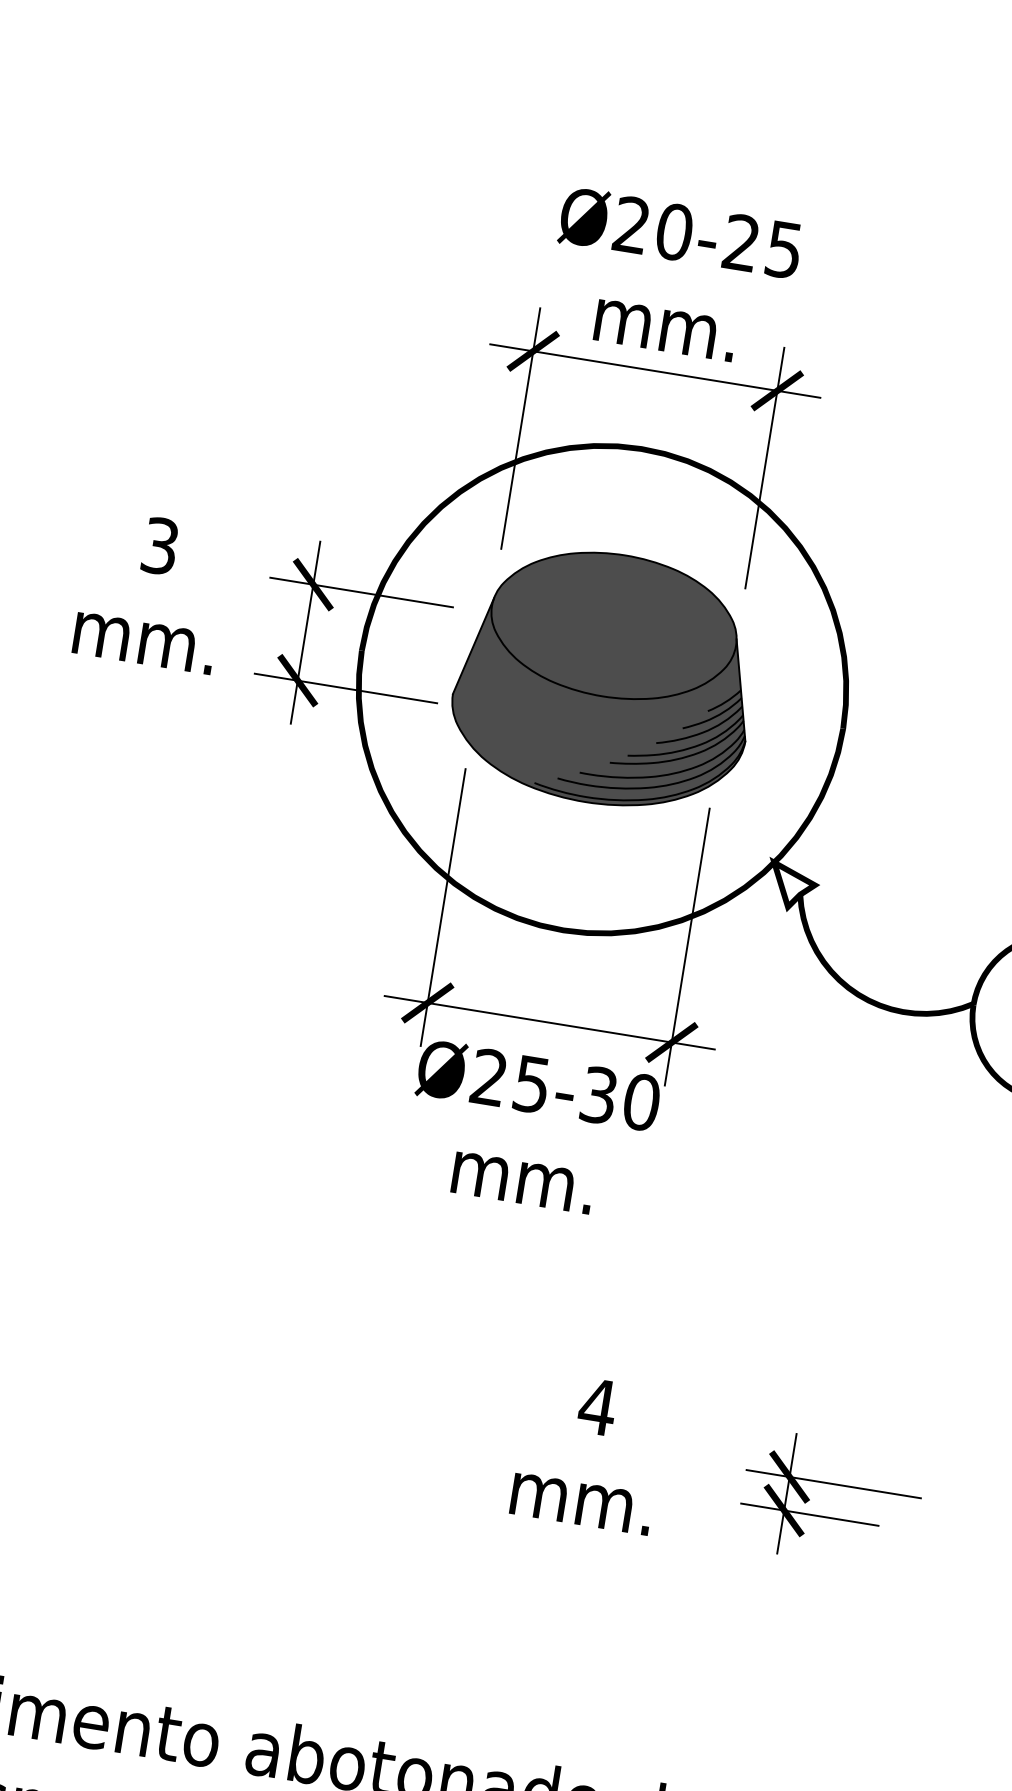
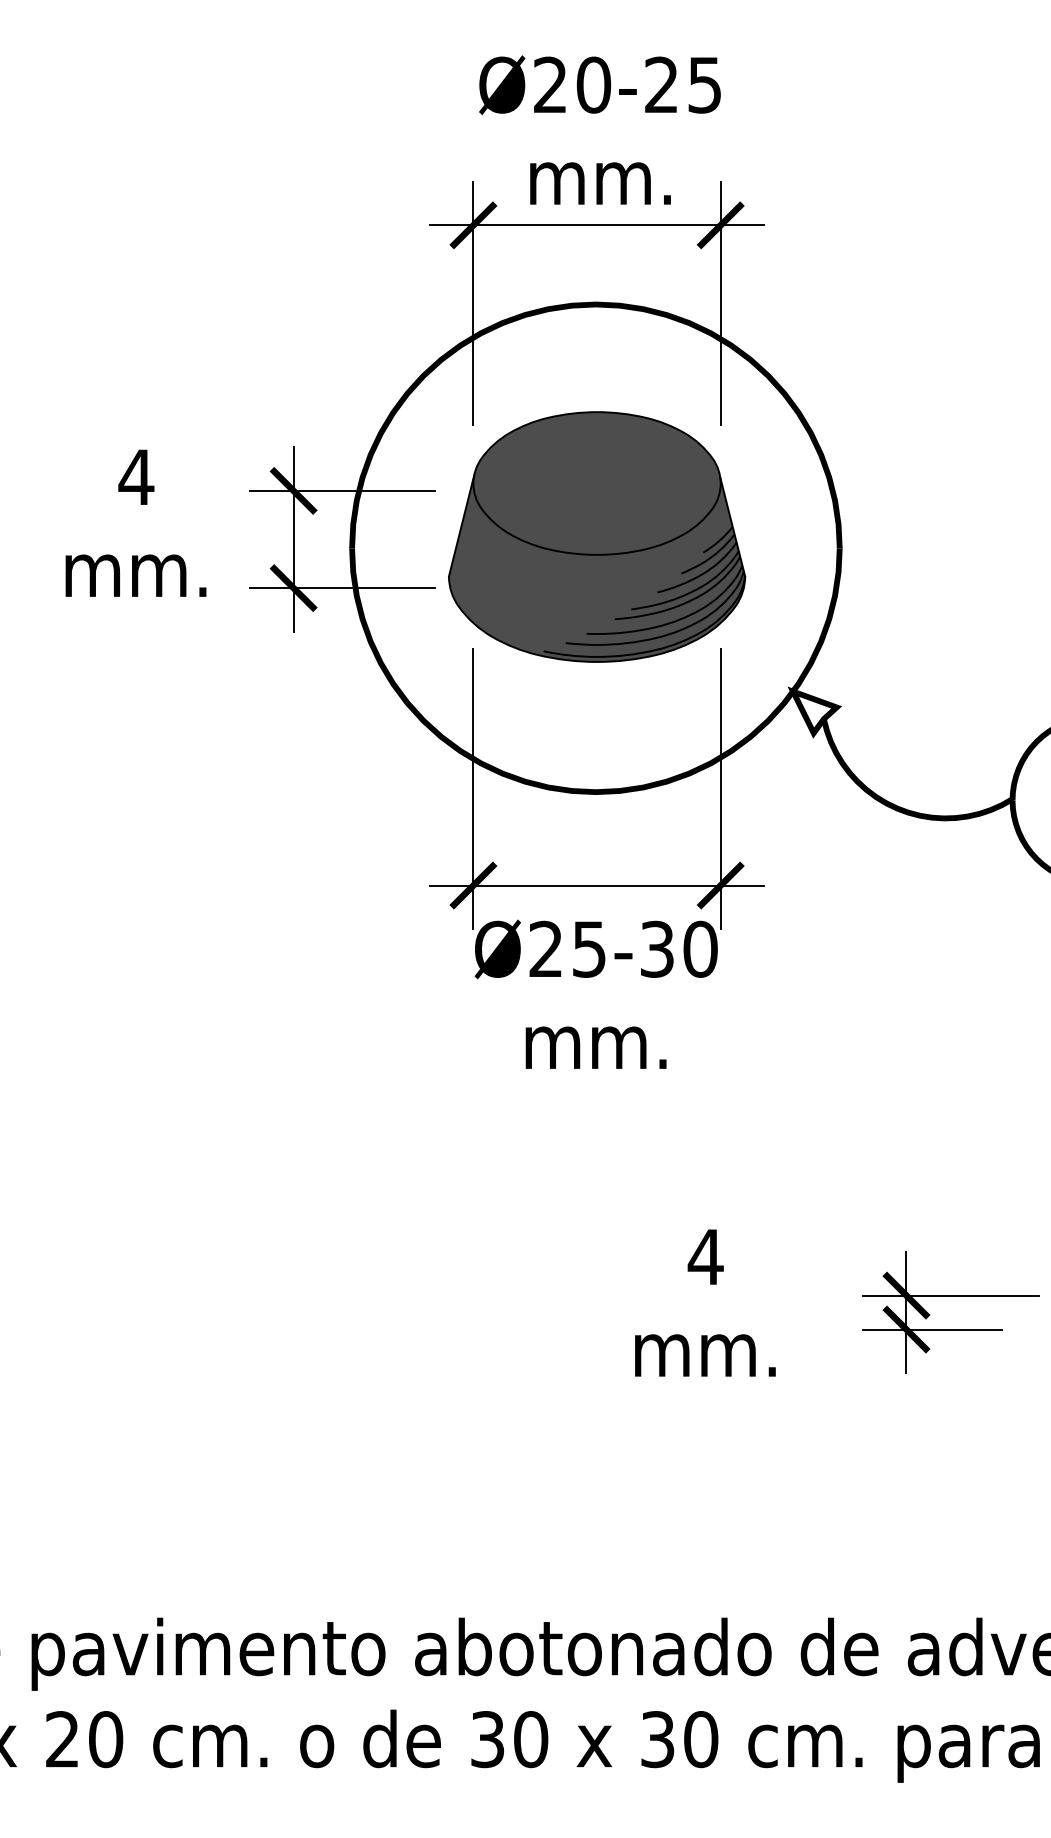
text: (160, 545) -> (136, 476), 3 -> 4

